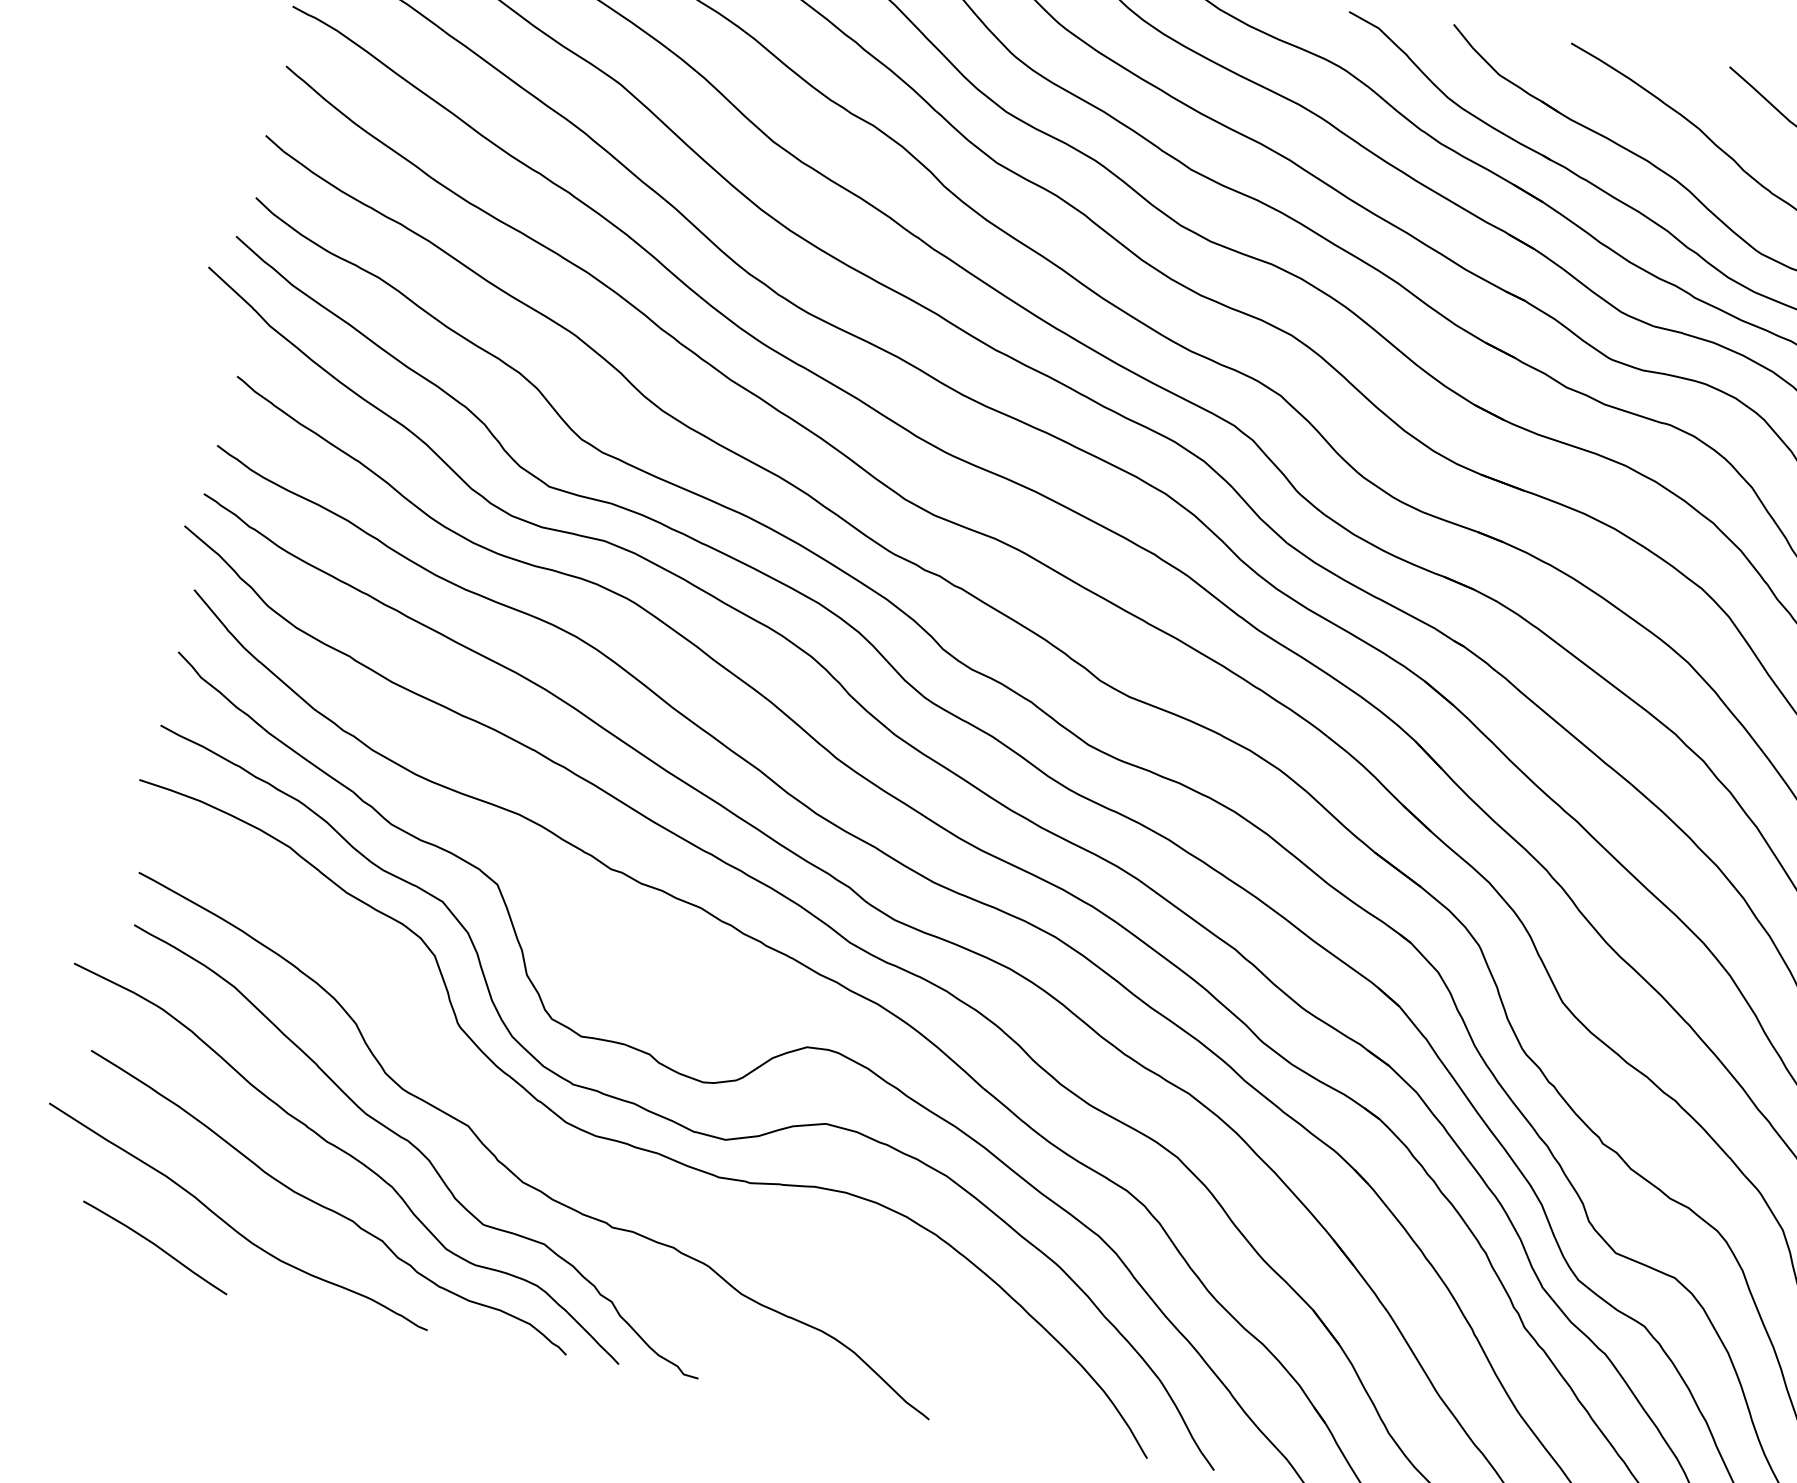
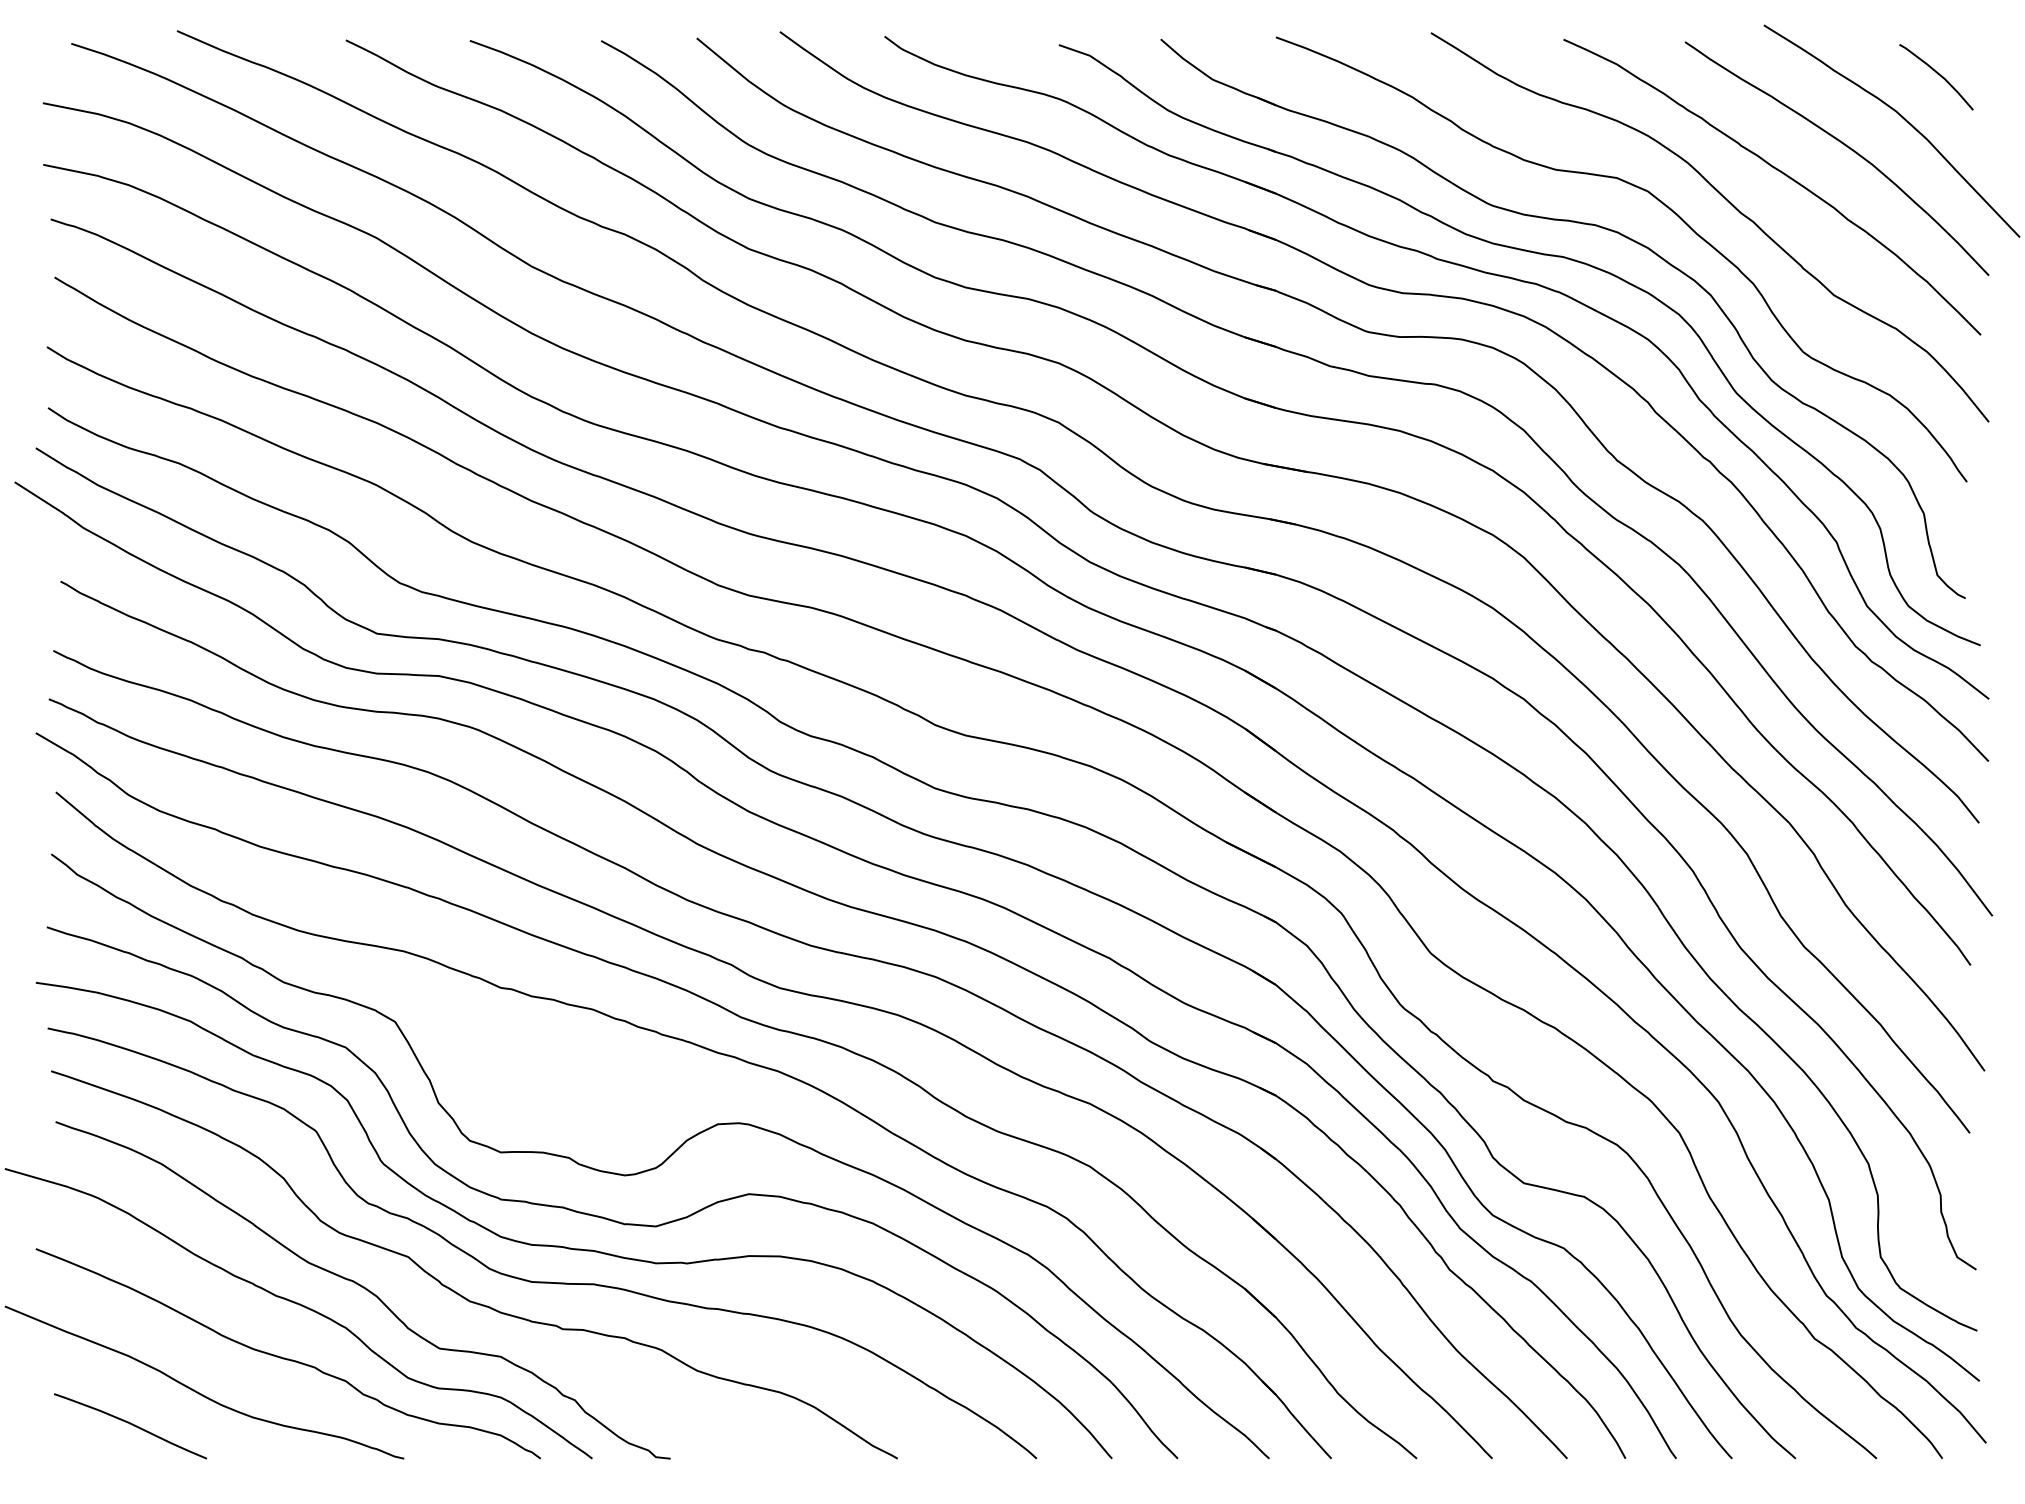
curve: (600, 1175) -> (542, 1281), added

